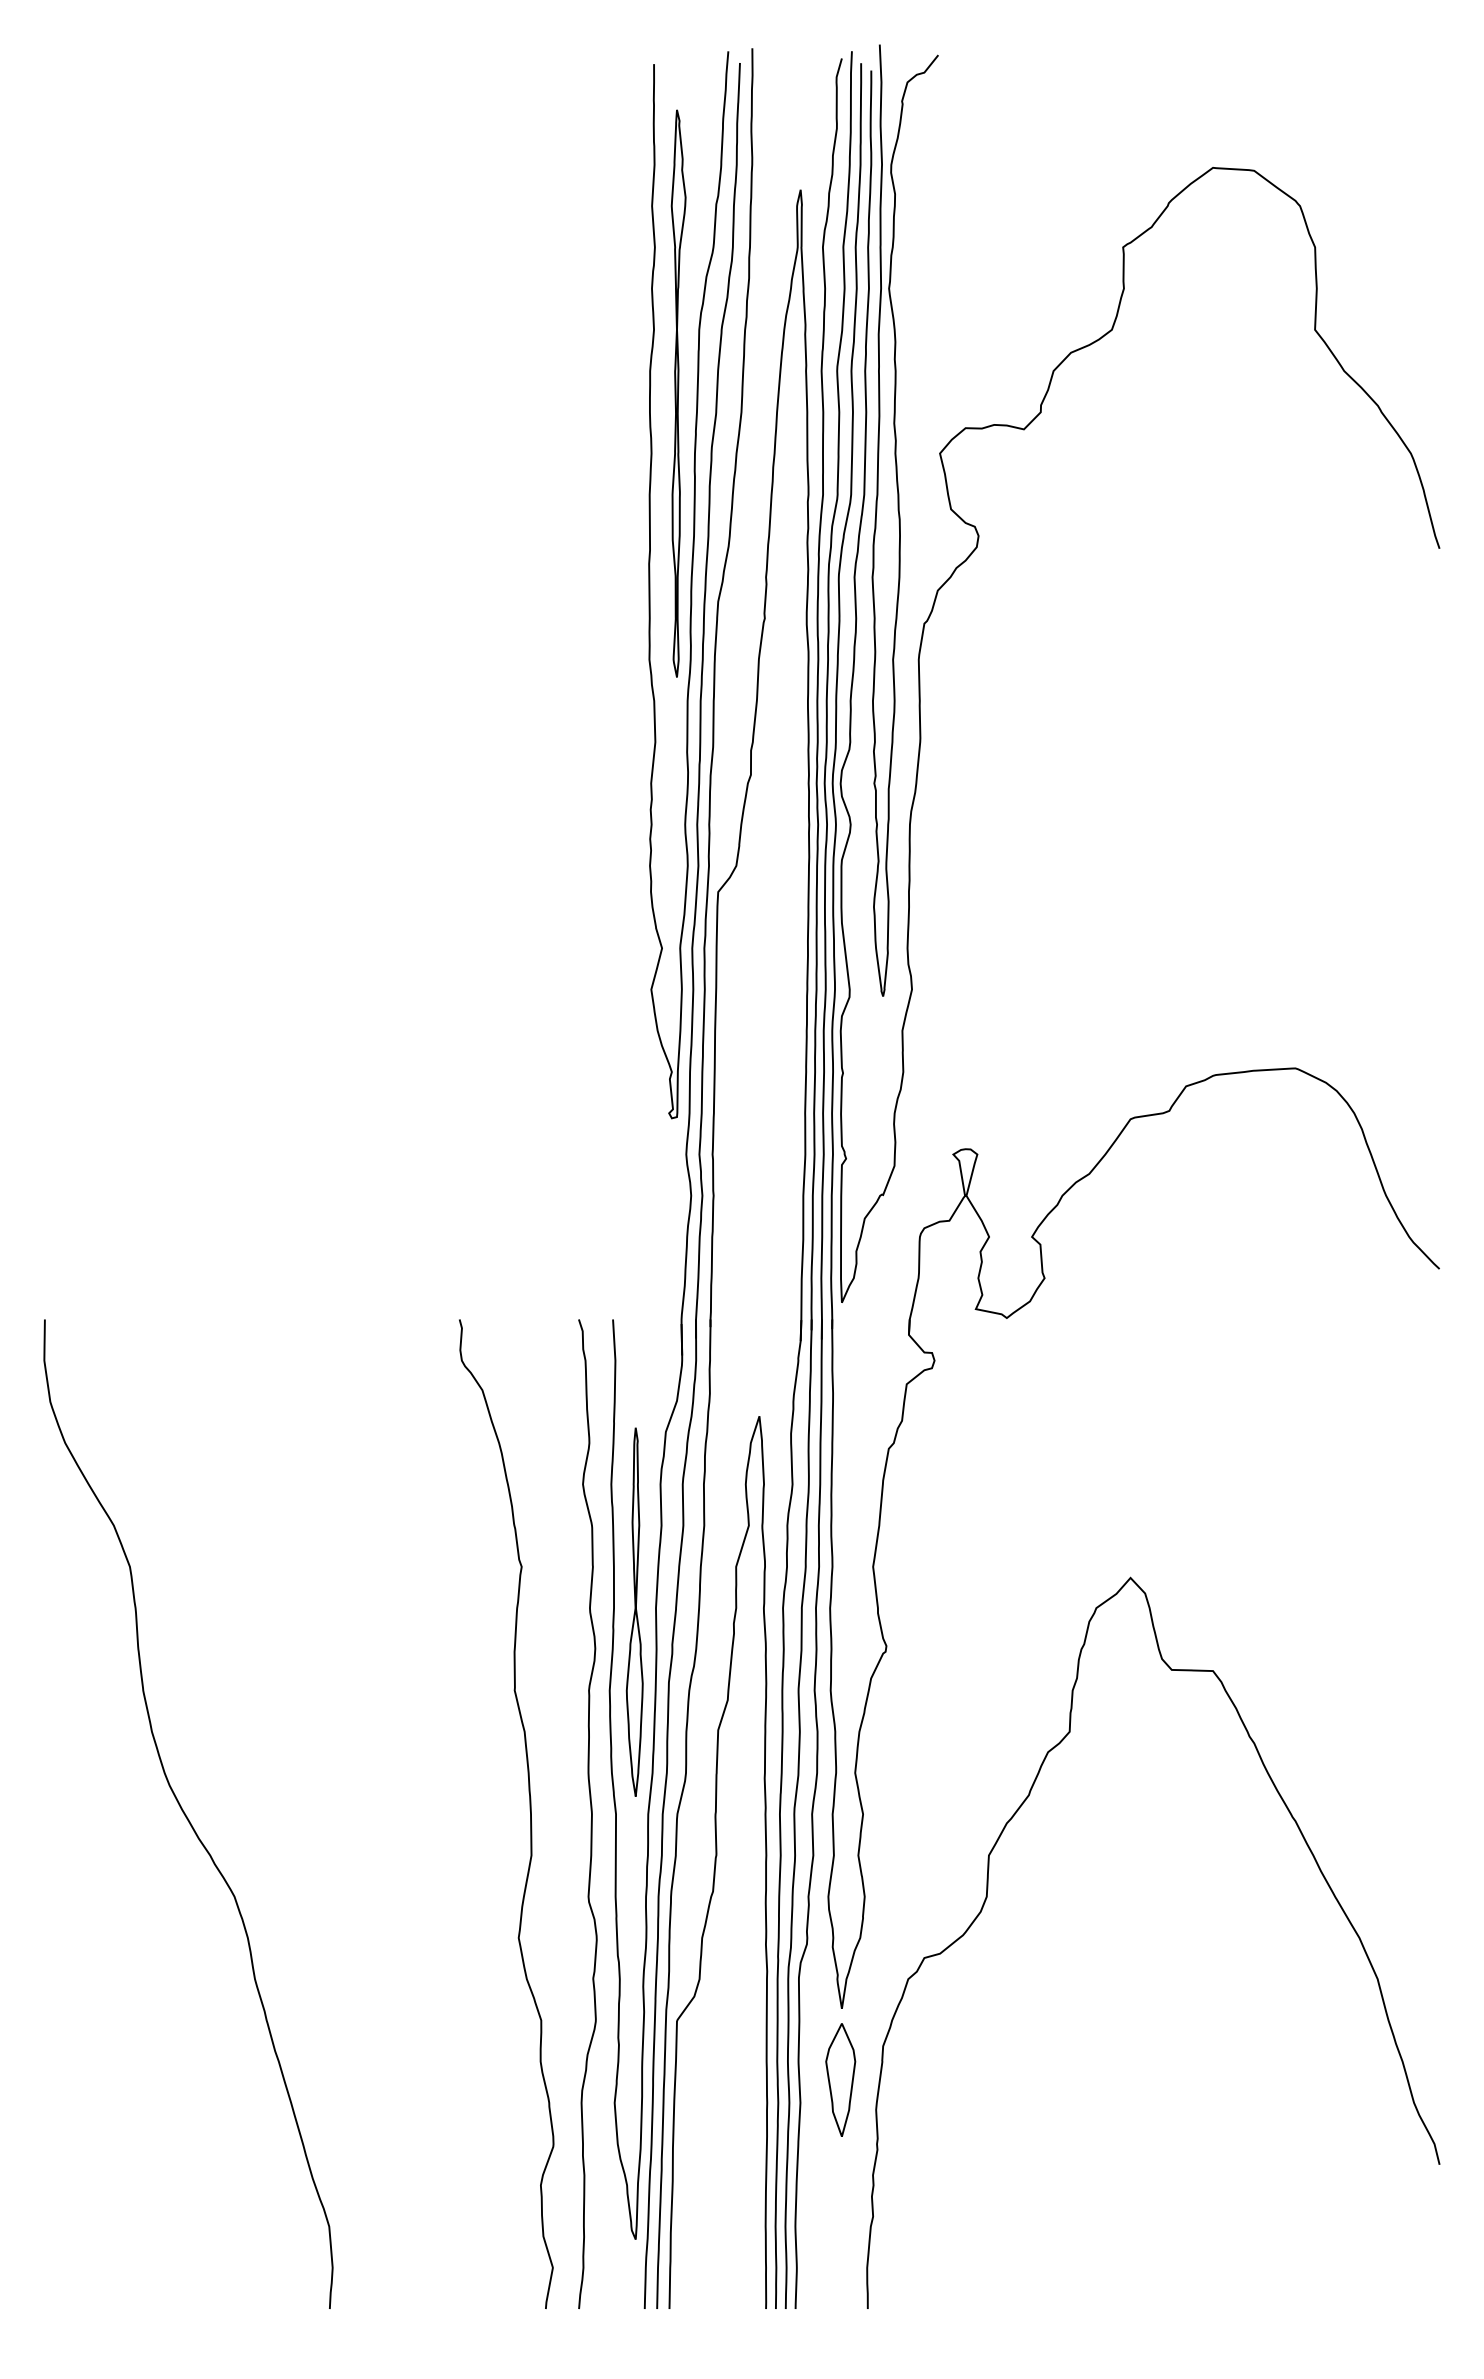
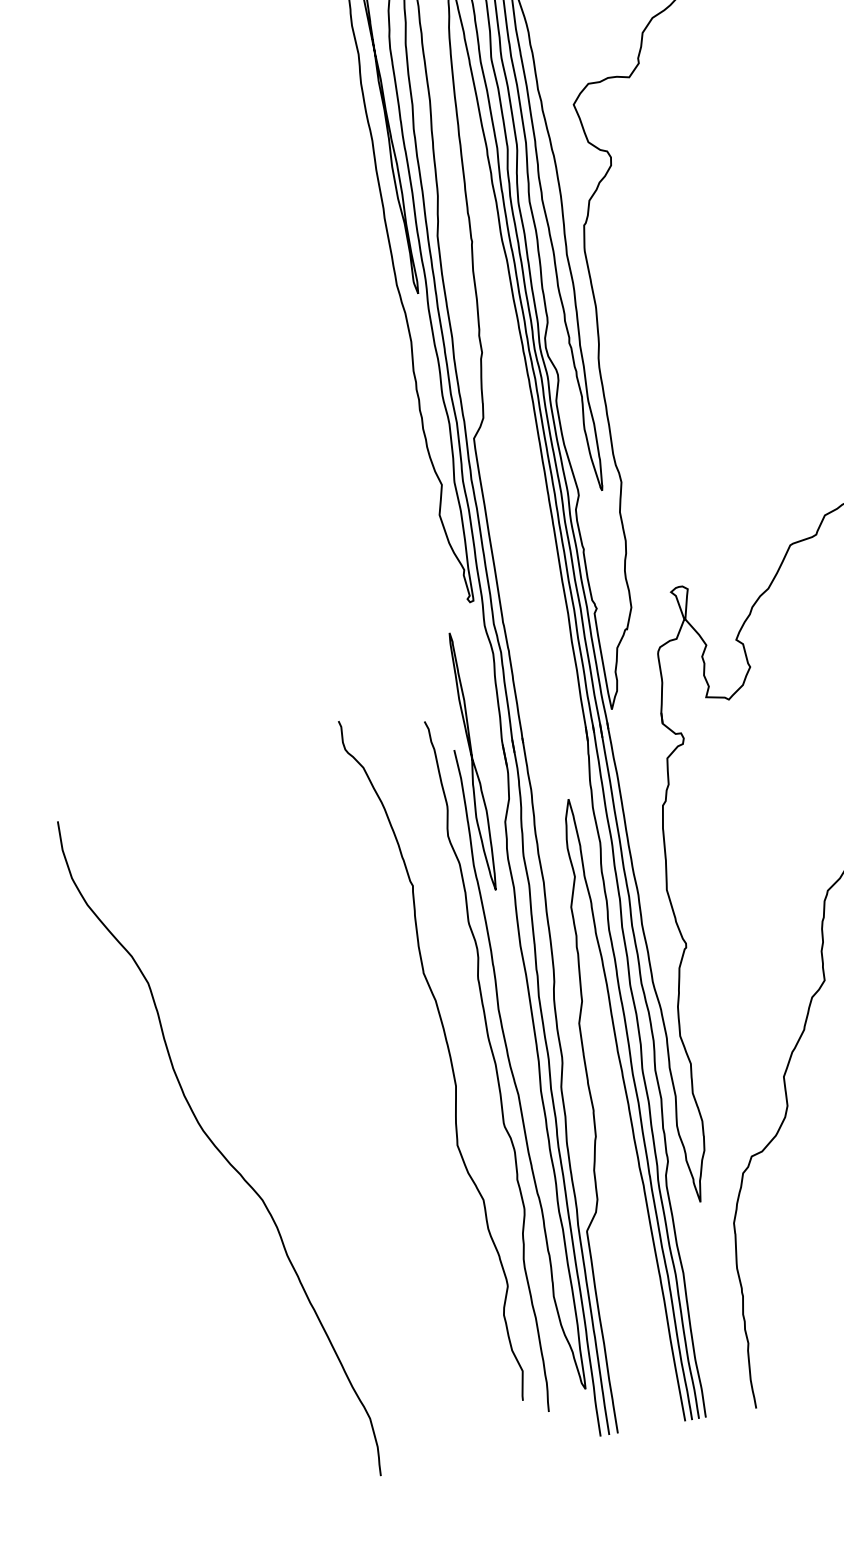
part: (634, 1611) -> (471, 761), moved
curve: (529, 1810) -> (448, 1055), moved
curve: (591, 1814) -> (495, 1065), moved
part: (840, 2079) -> (708, 1251), removed

